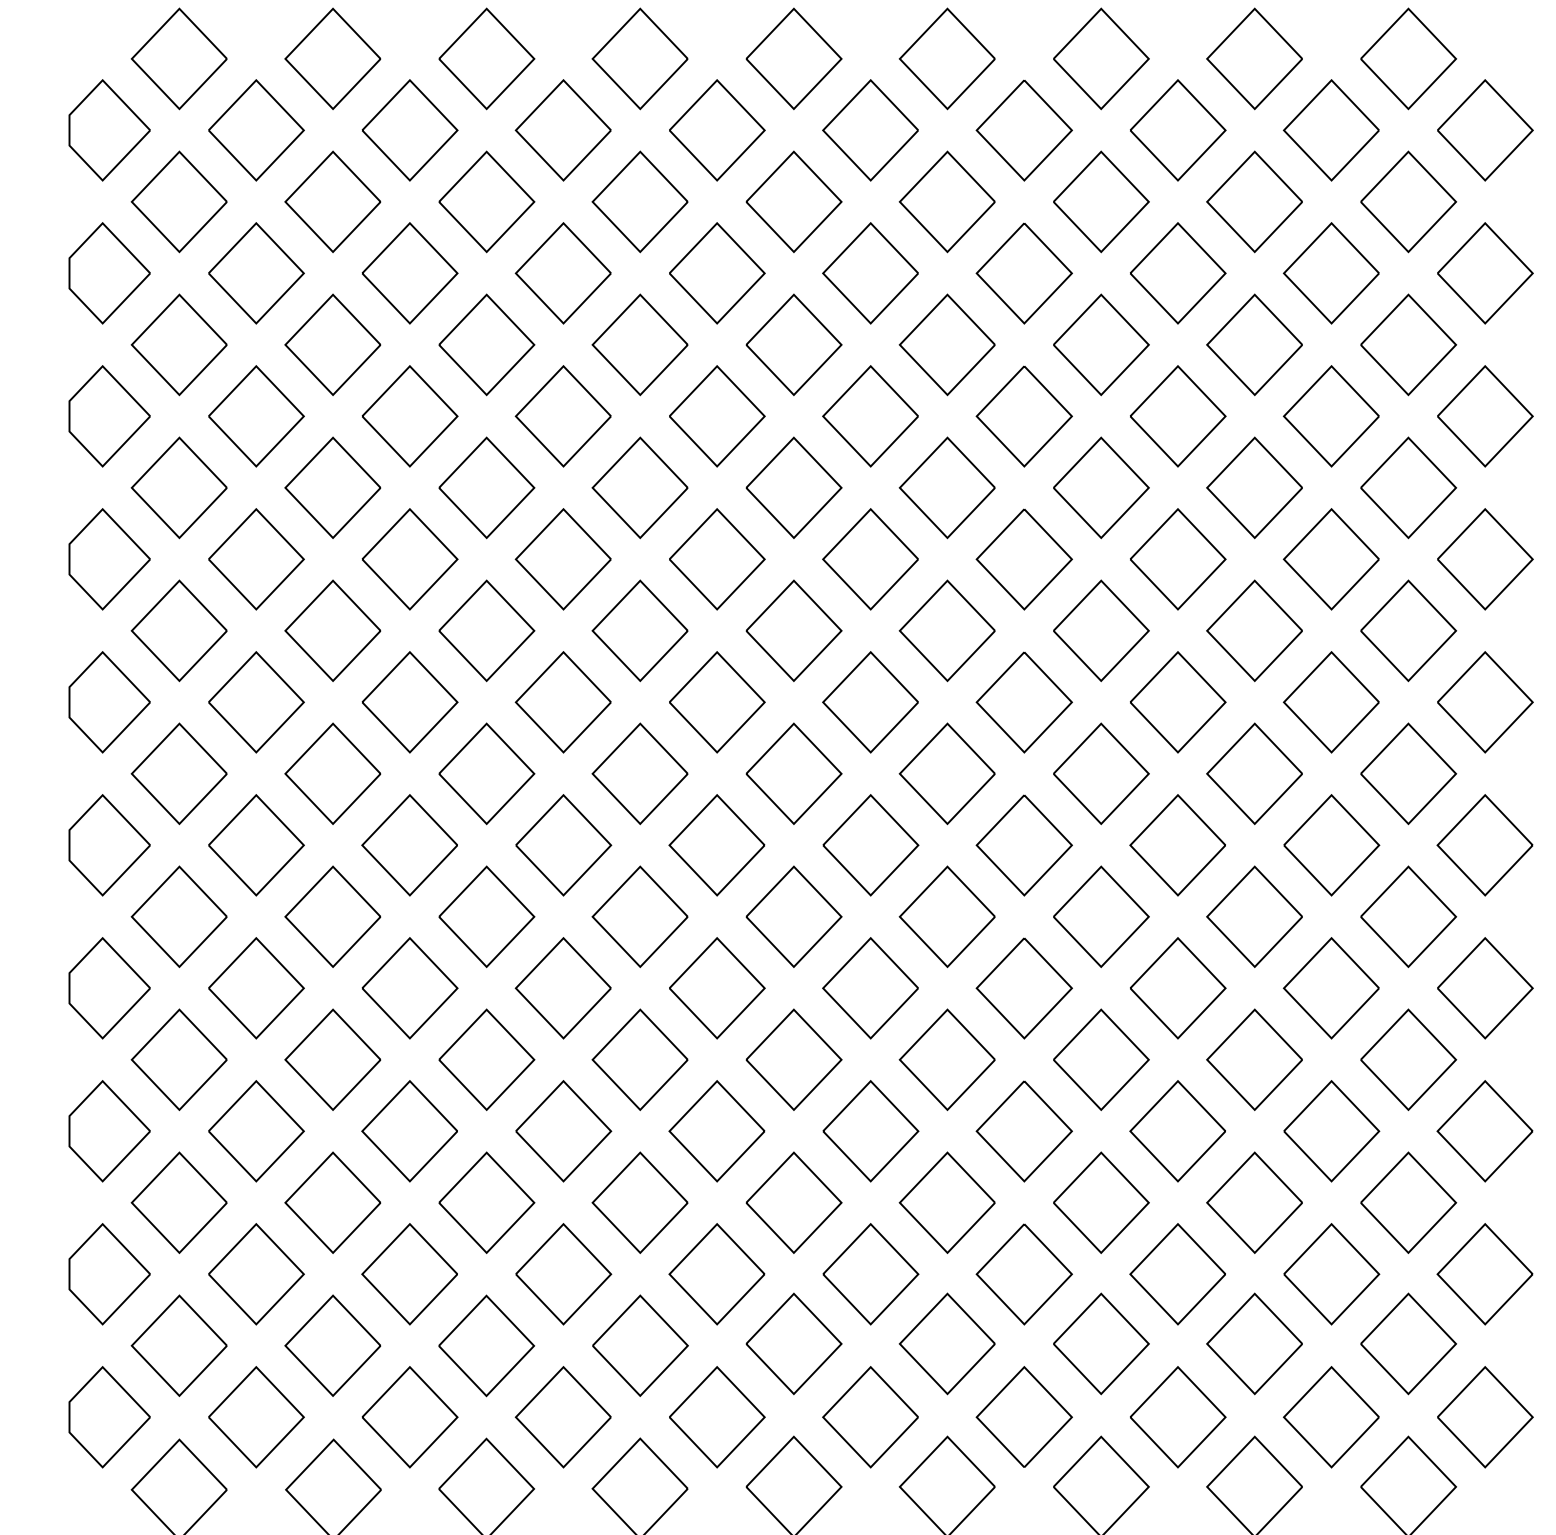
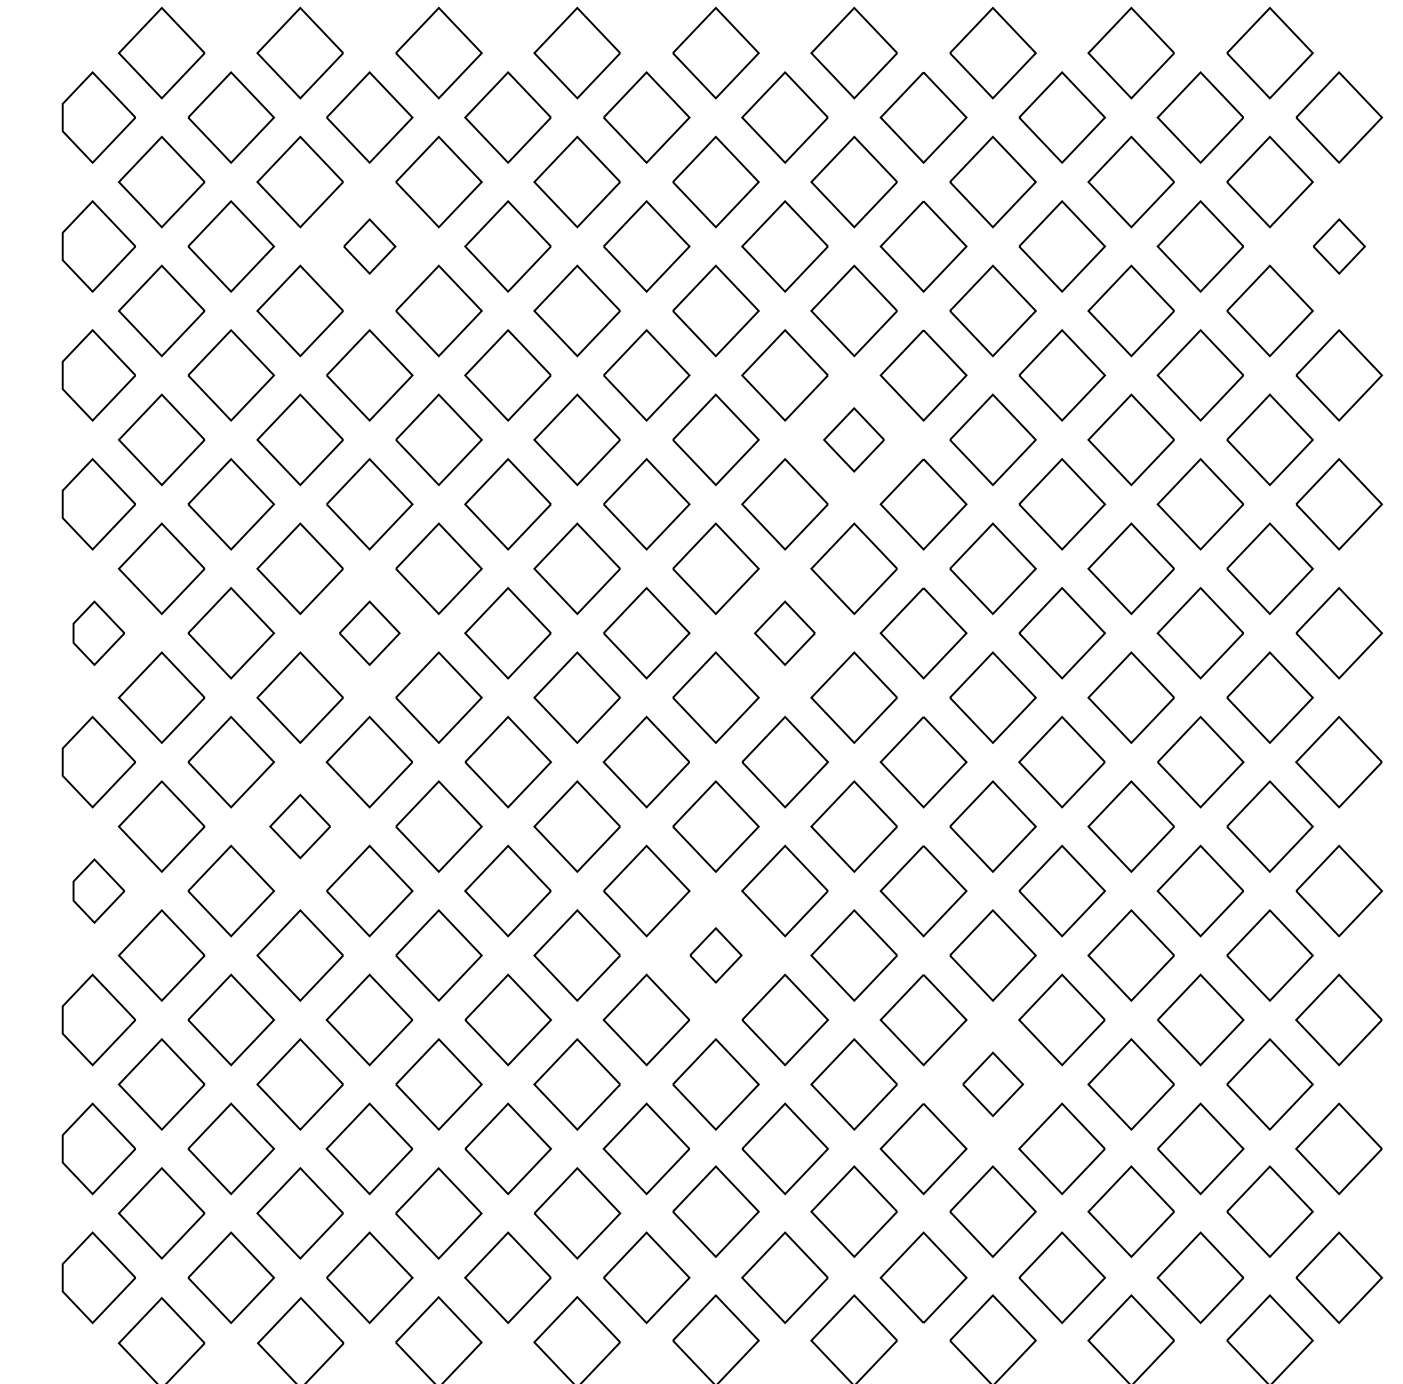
part: (409, 273) -> (369, 246), size x0.6
part: (1485, 273) -> (1339, 246), size x0.6
part: (946, 487) -> (853, 439), size x0.7
part: (109, 702) -> (98, 633), size x0.7
part: (409, 702) -> (369, 633), size x0.7
part: (870, 702) -> (784, 633), size x0.7
part: (332, 916) -> (299, 826), size x0.7
part: (109, 988) -> (98, 891), size x0.7
part: (793, 1059) -> (715, 955), size x0.6
part: (1101, 1202) -> (993, 1084), size x0.7

